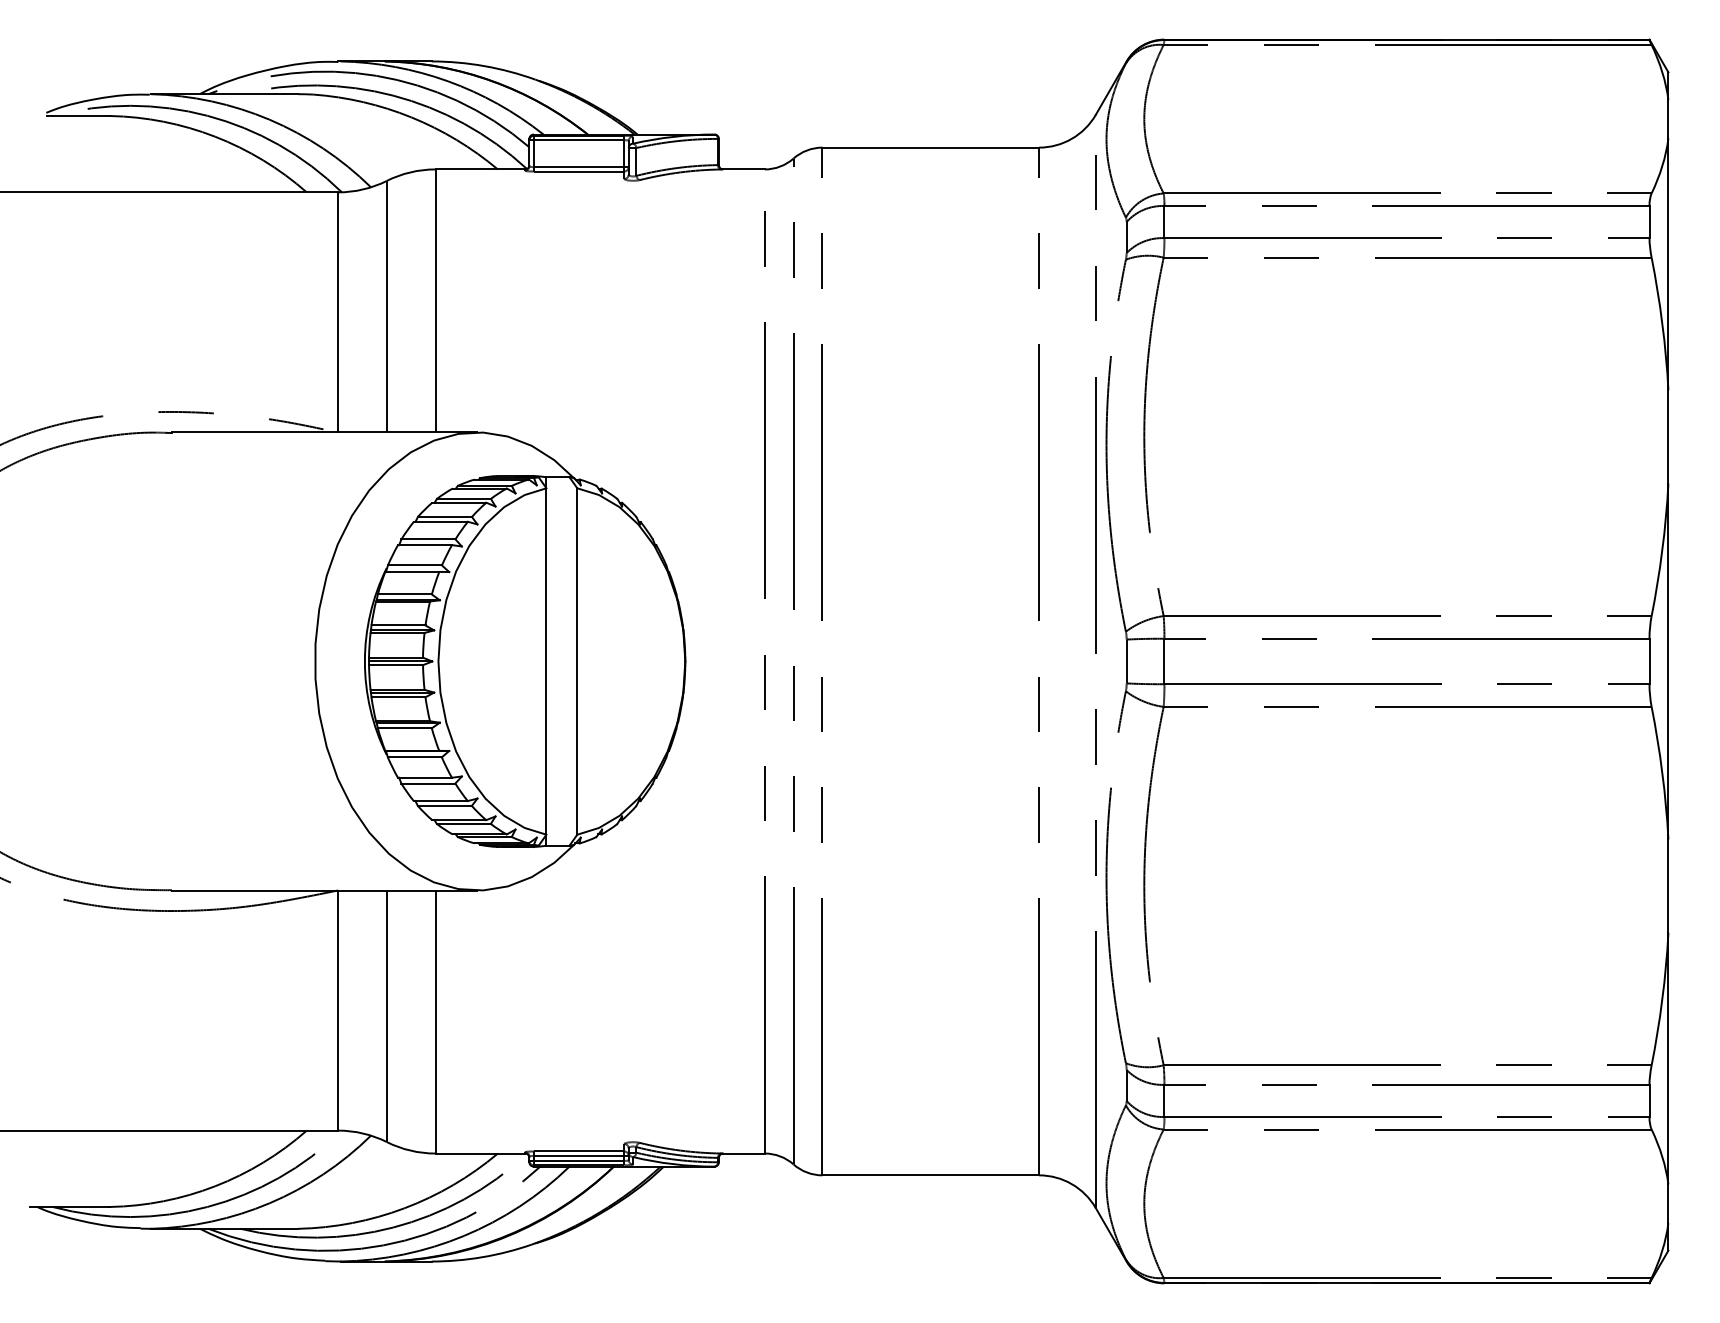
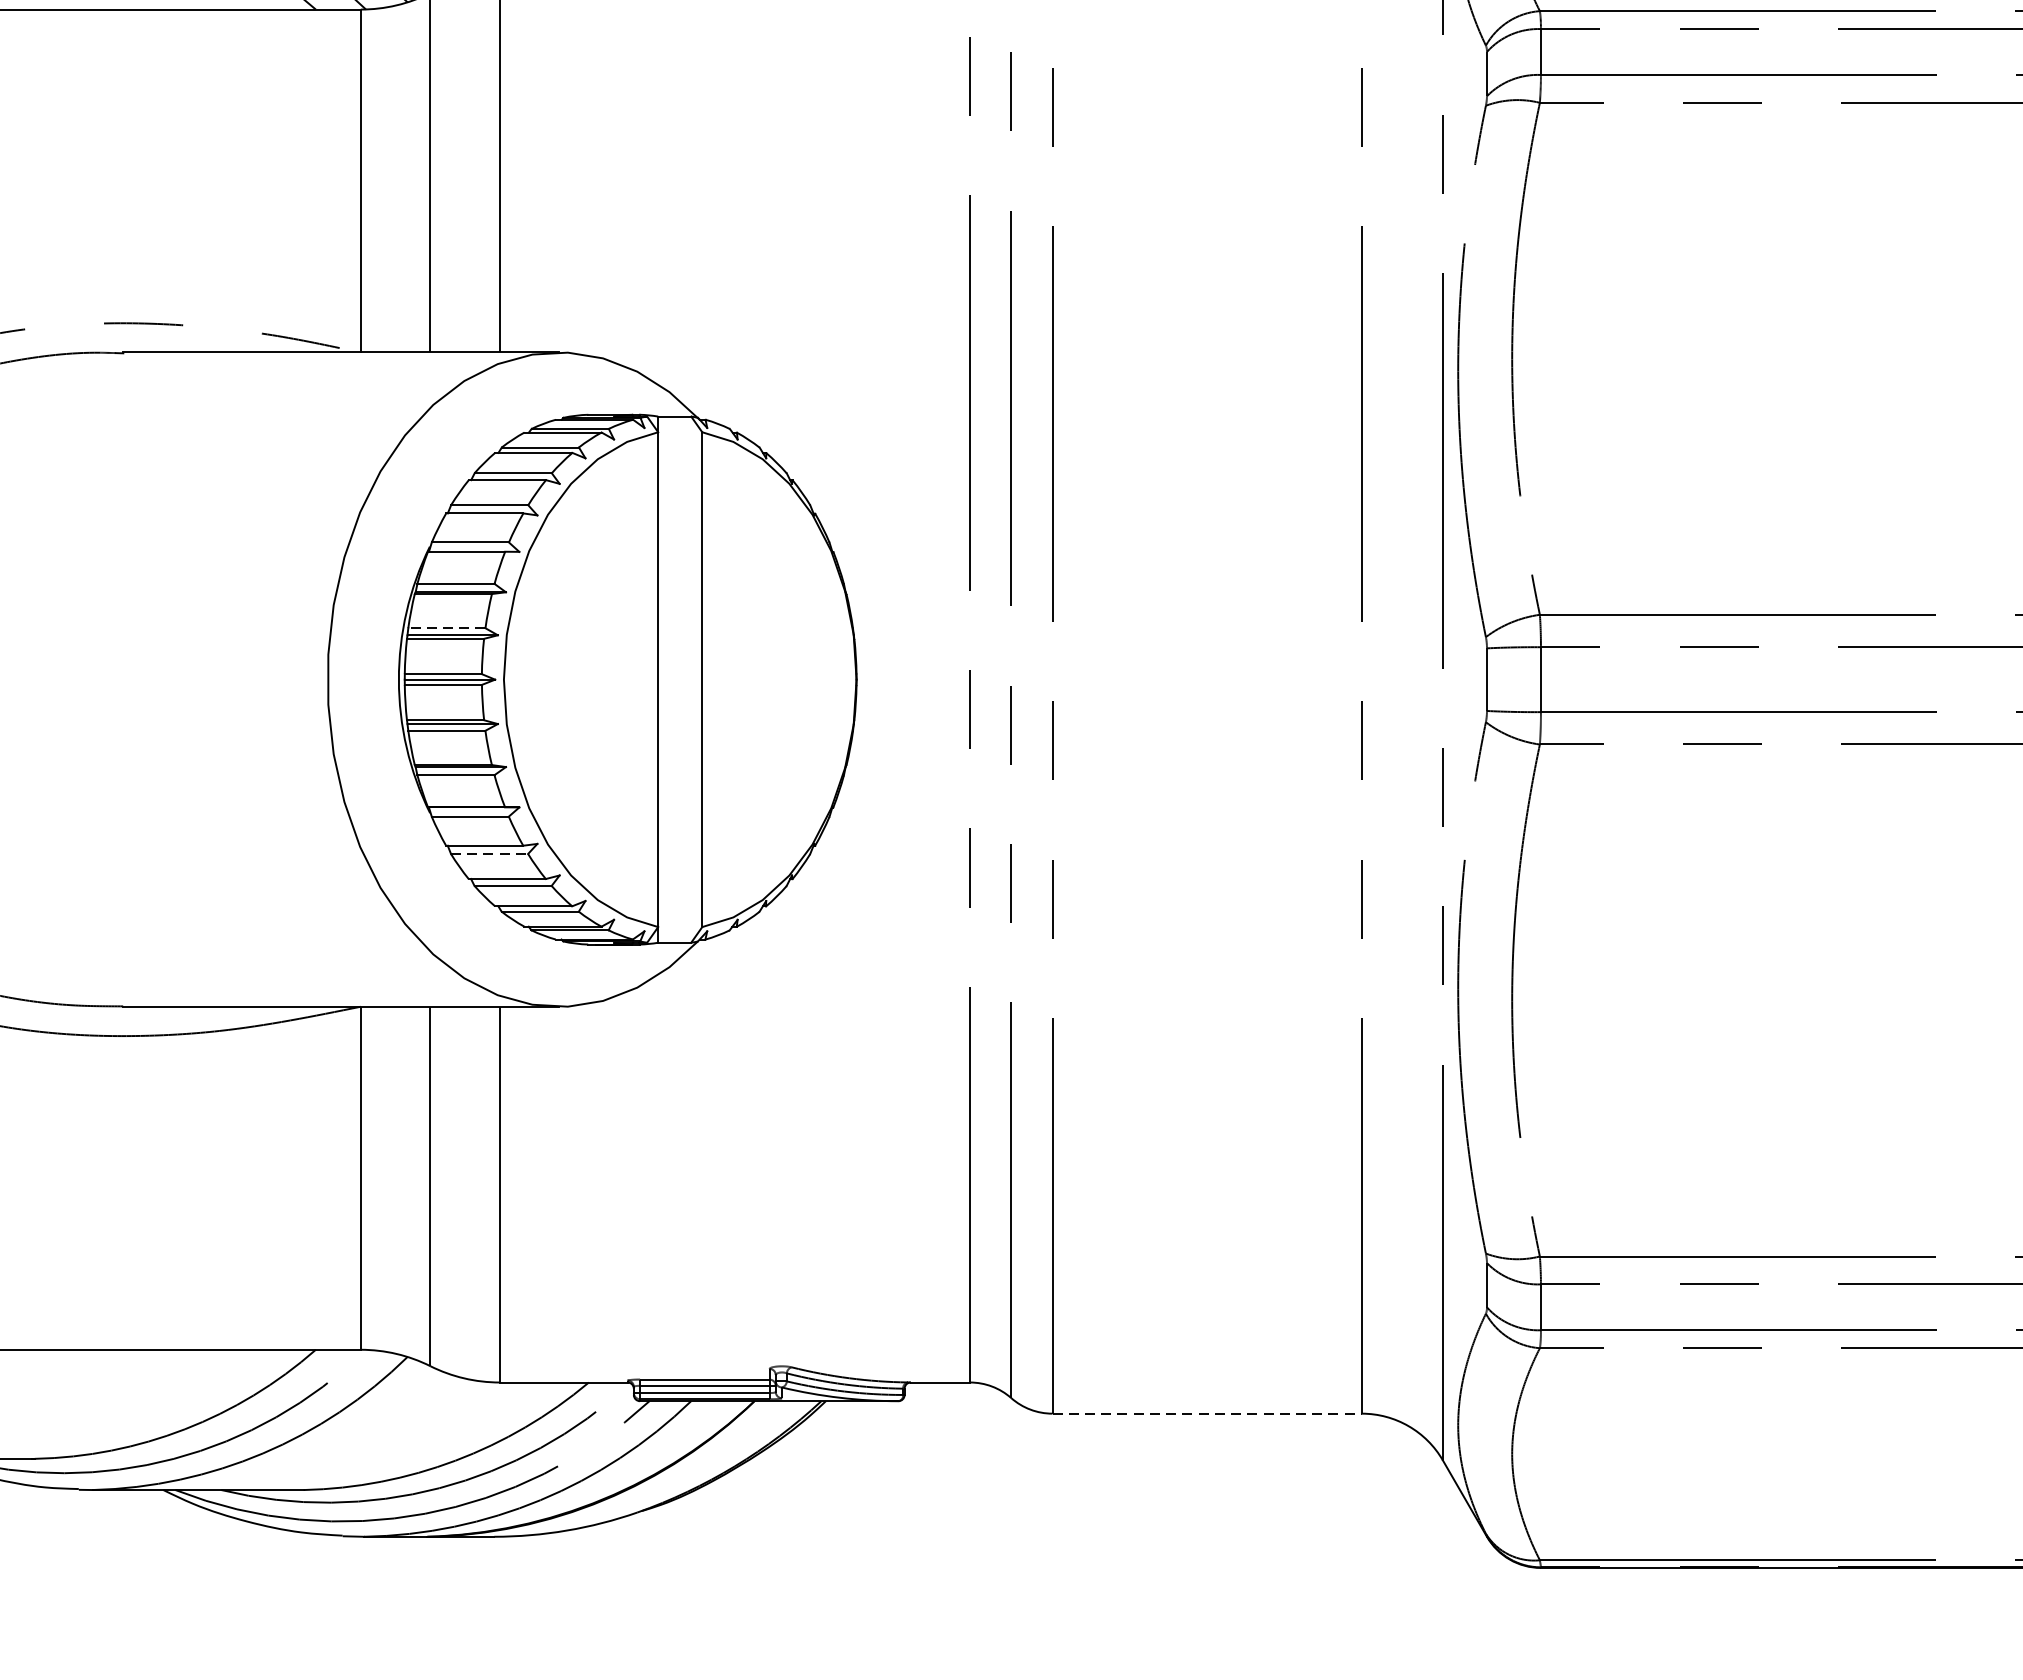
line: (398, 625) -> (446, 628), solid -> dashed
line: (428, 783) -> (489, 853), solid -> dashed
line: (931, 1175) -> (1208, 1413), solid -> dashed

